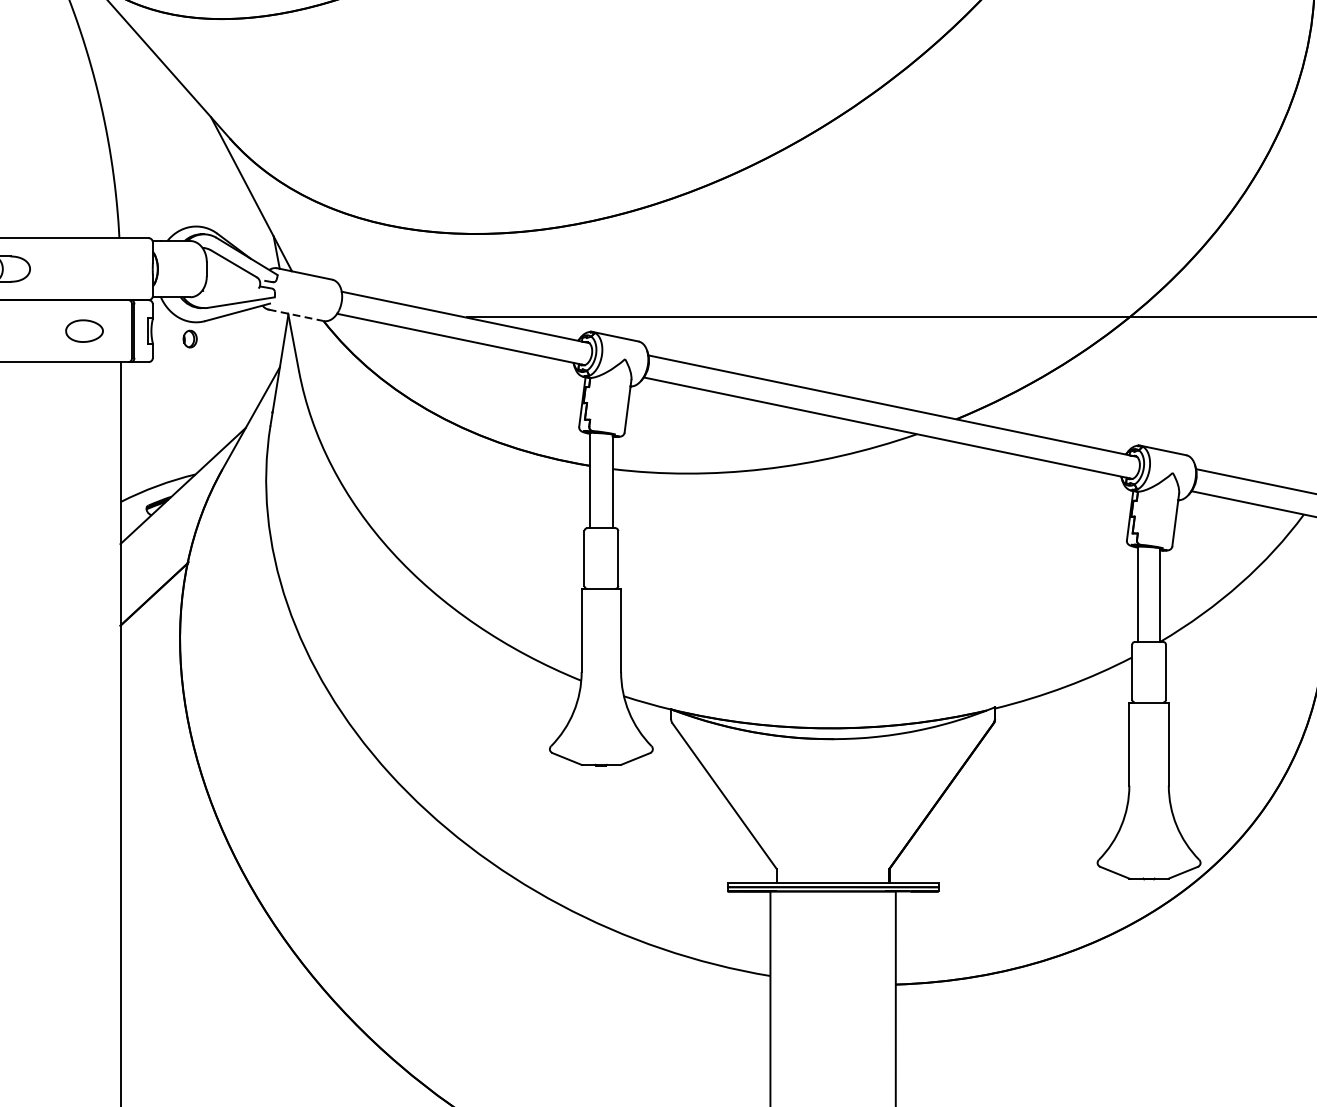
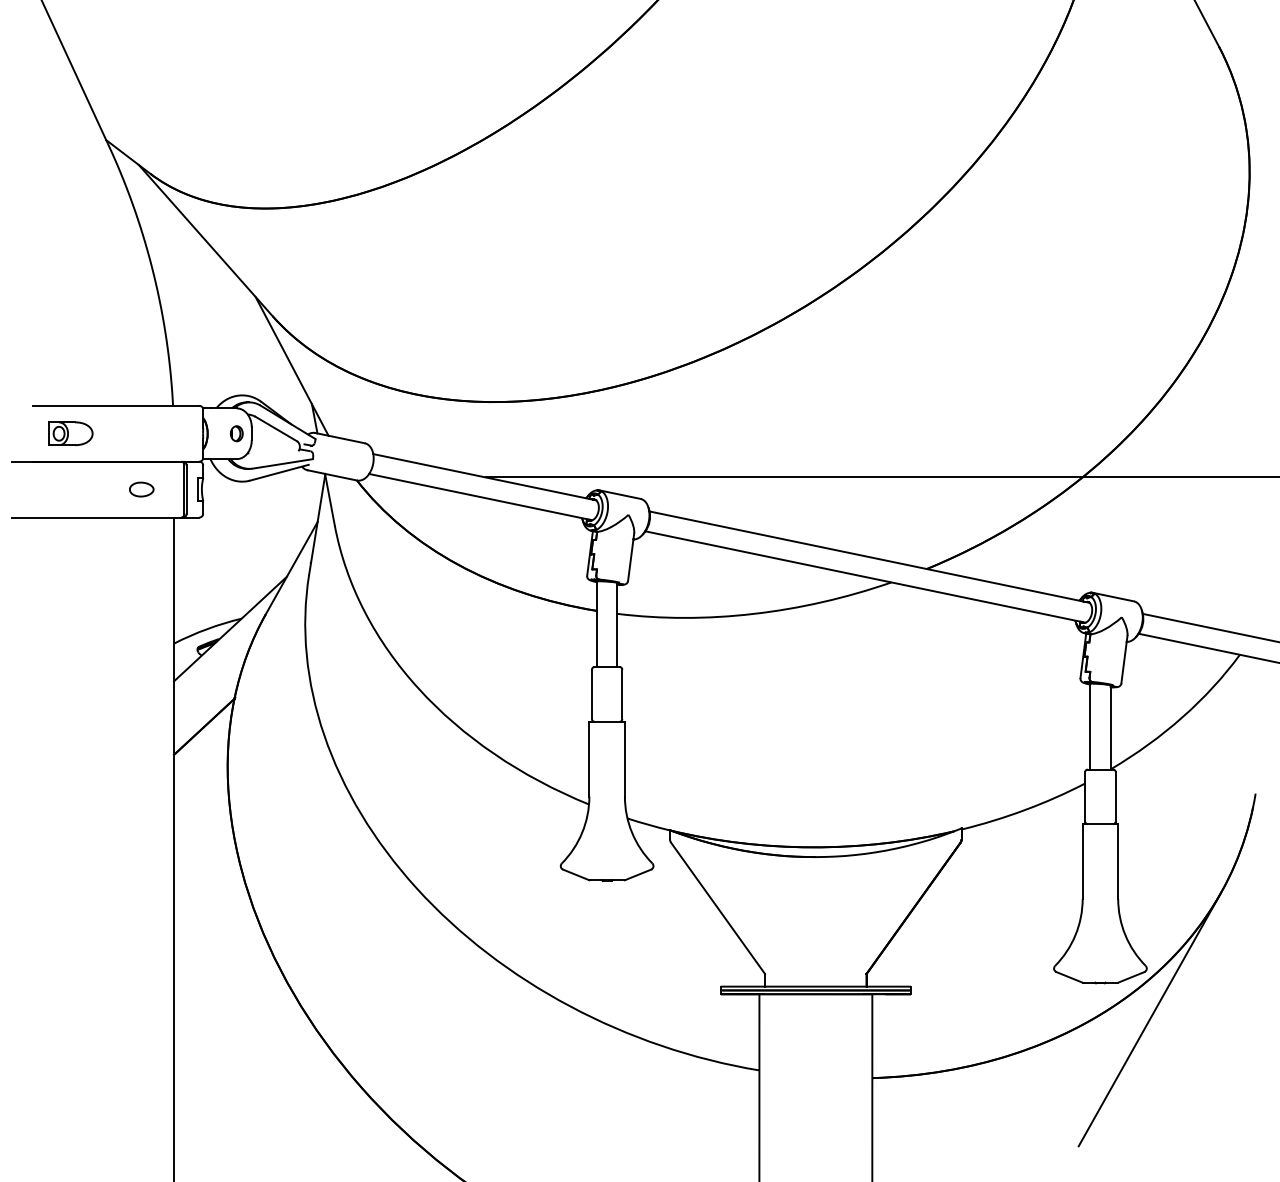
line: (296, 315) -> (332, 475), dashed -> solid
part: (84, 331) -> (141, 489), size x0.71
part: (189, 338) -> (236, 433), moved
line: (1203, 919) -> (1149, 1019), added

